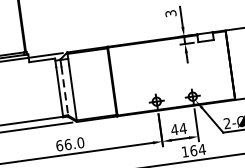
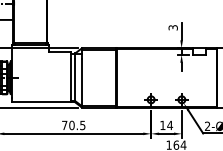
line: (64, 91) -> (75, 80), dashed -> solid
text: (174, 128) -> (162, 124), 44 -> 14
text: (69, 144) -> (73, 125), 66.0 -> 70.5

